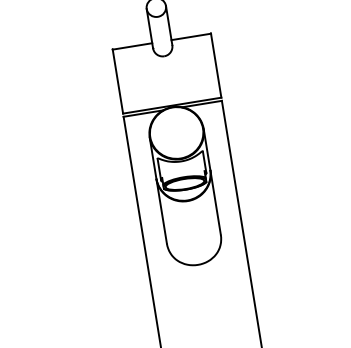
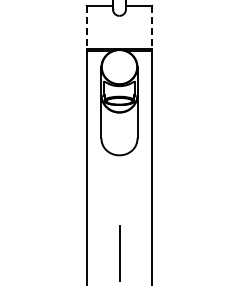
line: (216, 65) -> (152, 27), solid -> dashed
line: (117, 81) -> (86, 27), solid -> dashed

